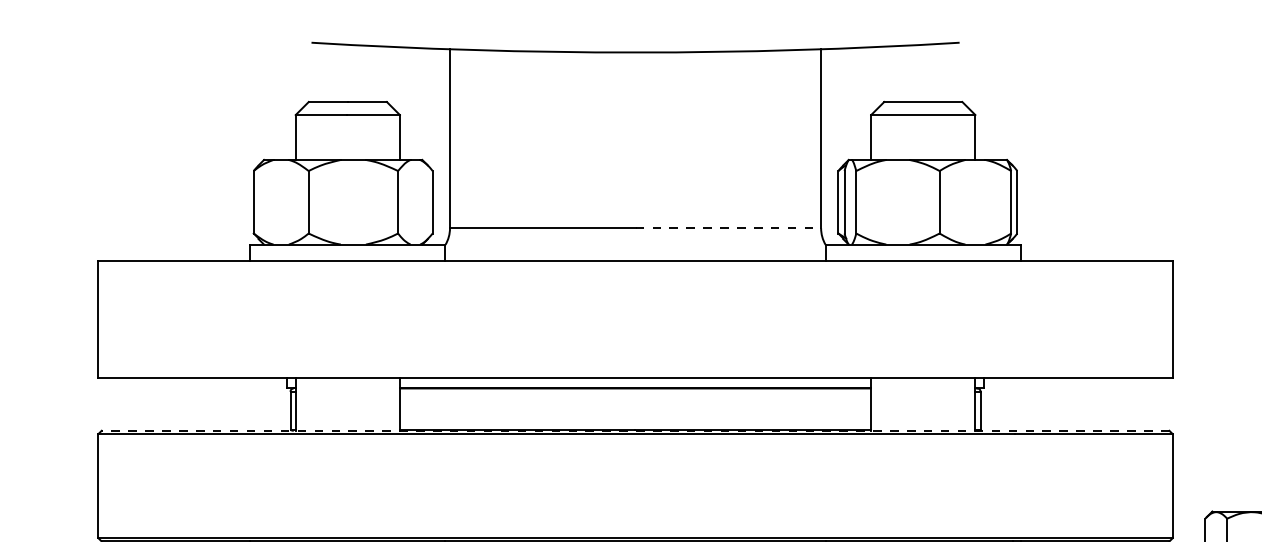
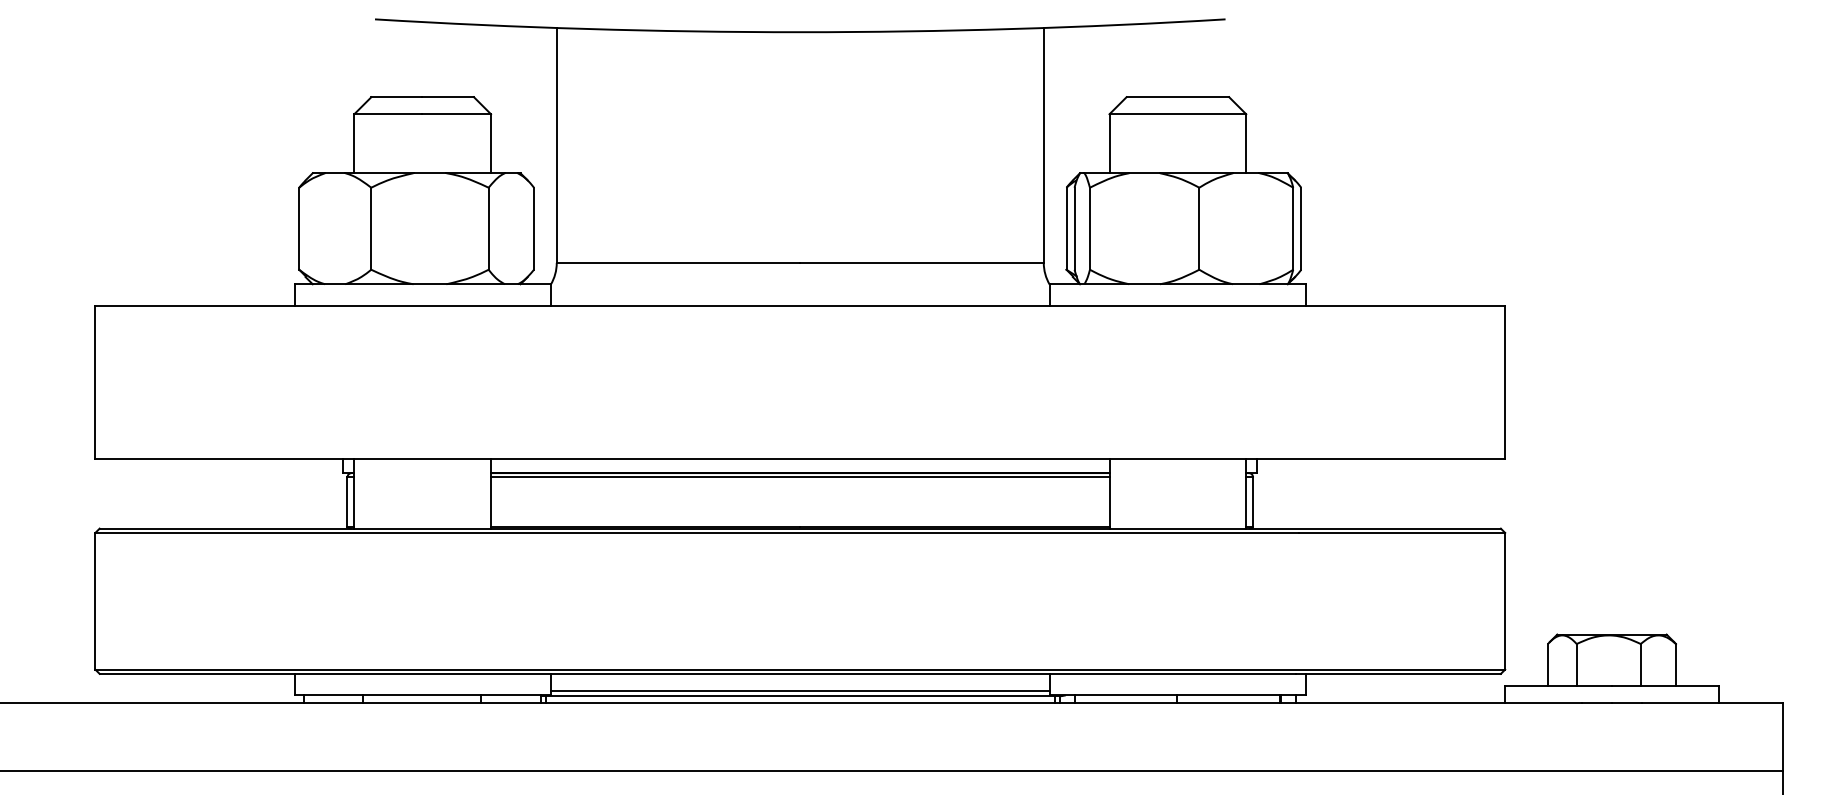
line: (728, 228) -> (922, 262), dashed -> solid
line: (635, 391) -> (800, 477), added
line: (635, 430) -> (800, 528), dashed -> solid

